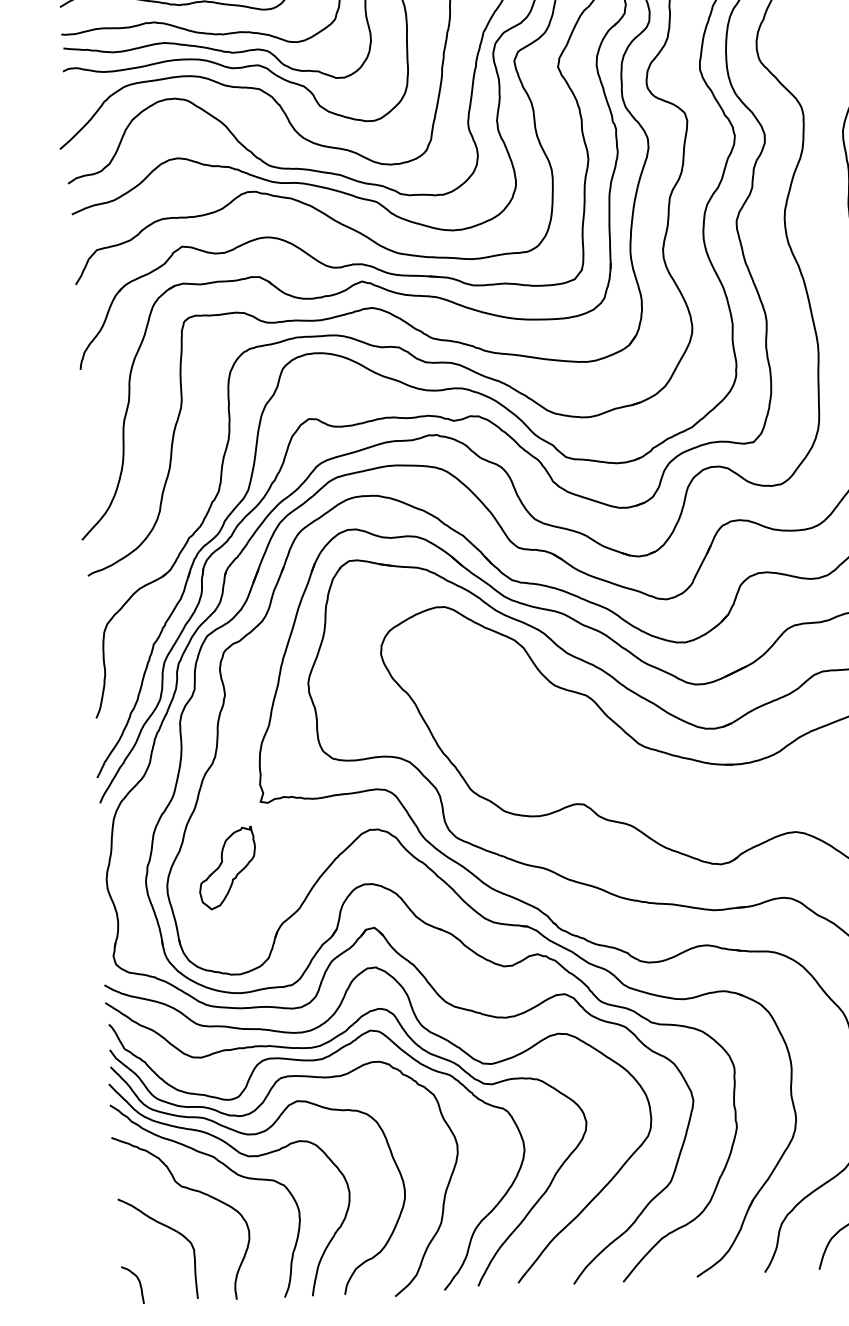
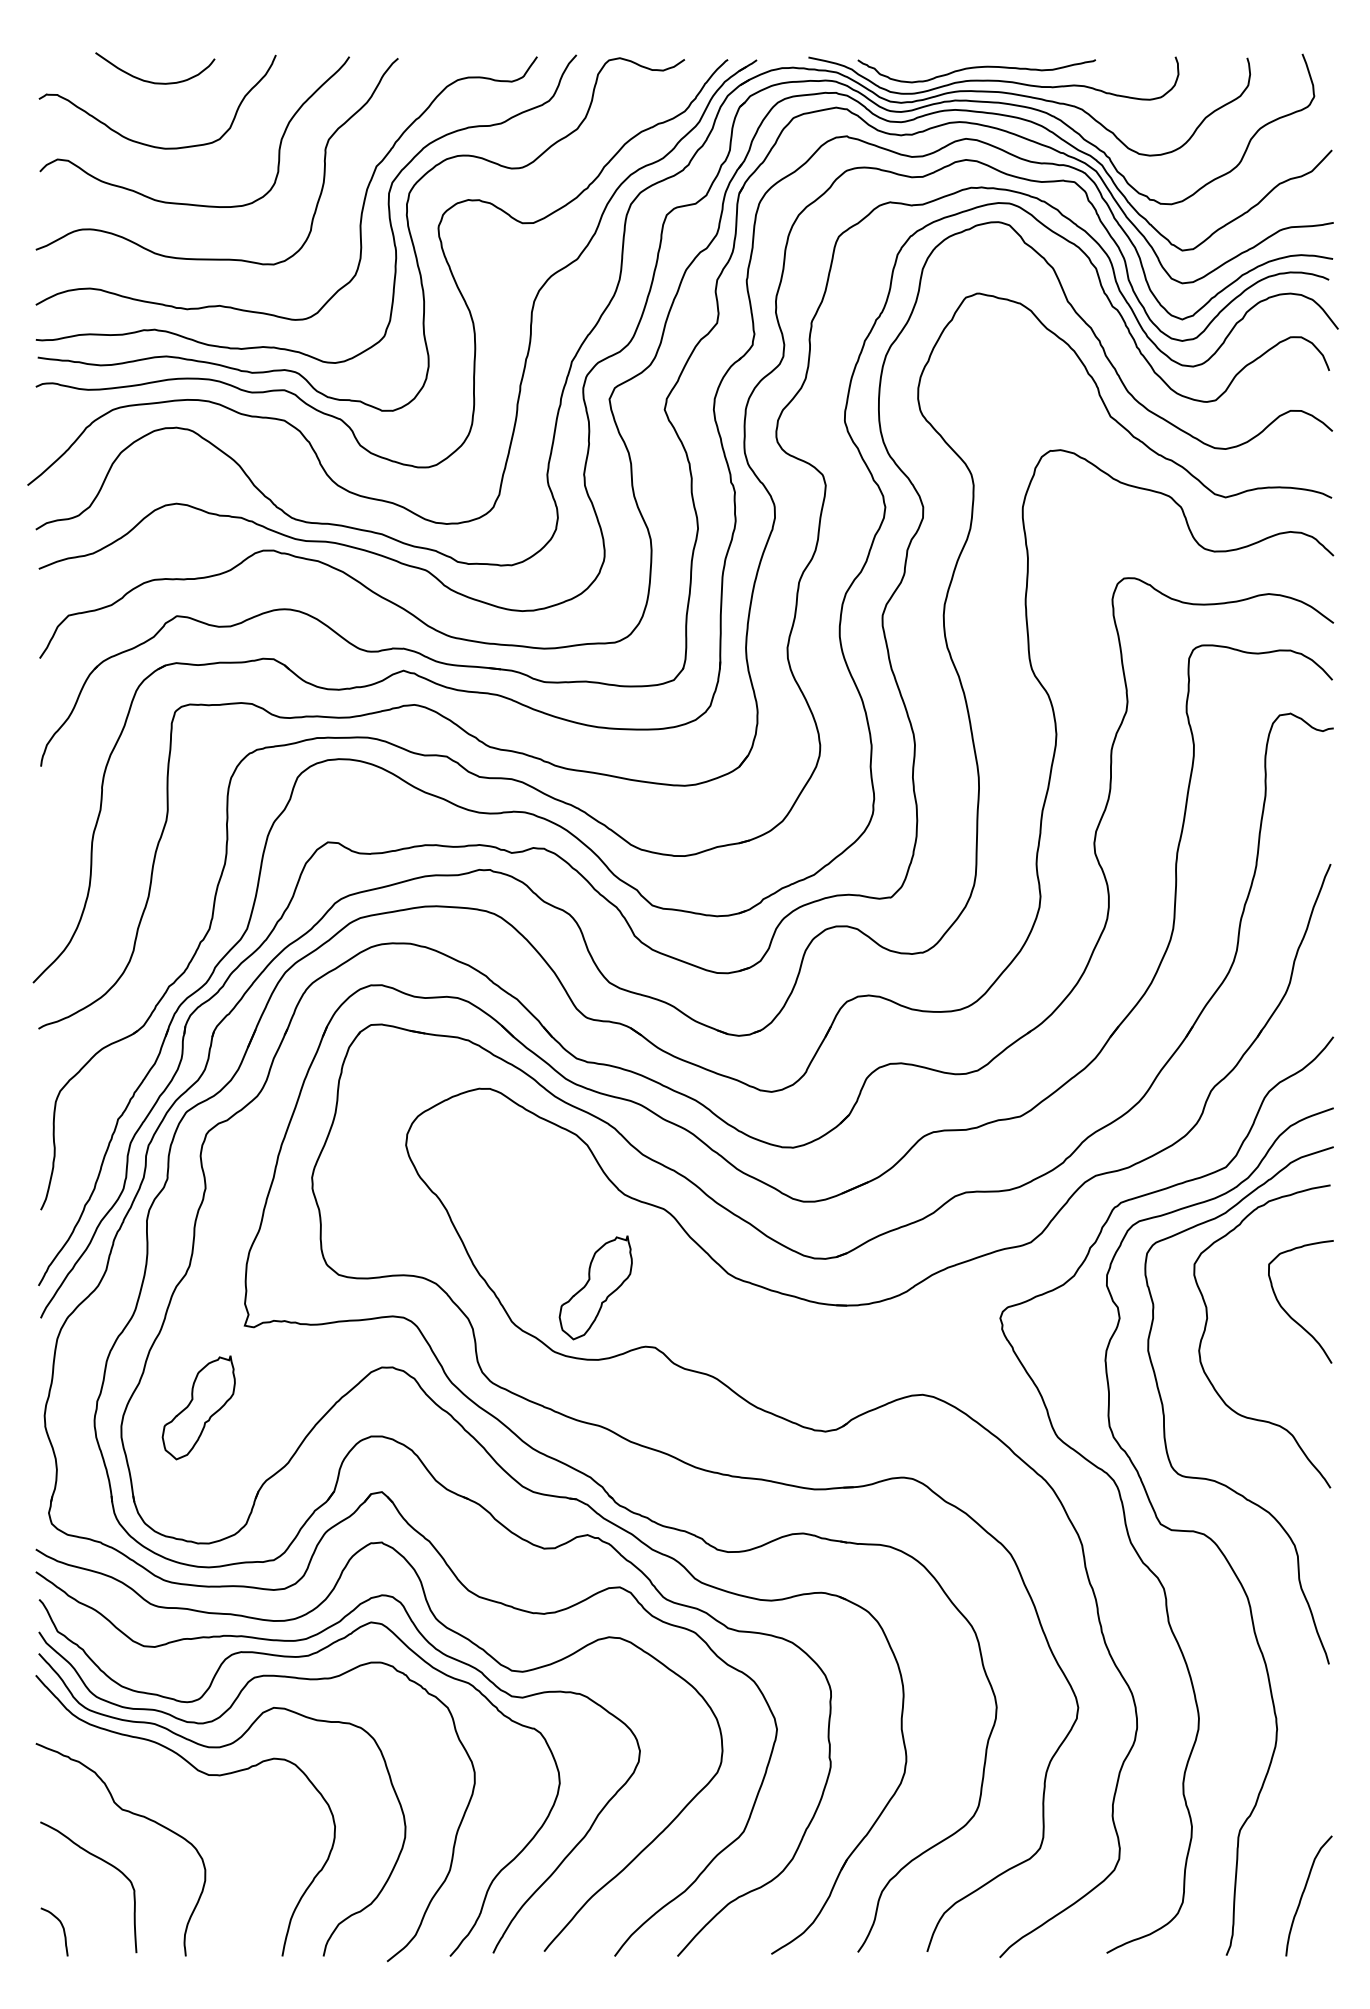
part: (534, 759) -> (595, 1287), added
curve: (231, 1171) -> (186, 1793), removed

